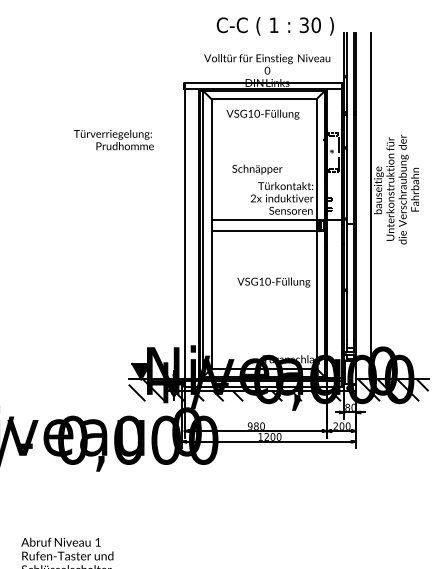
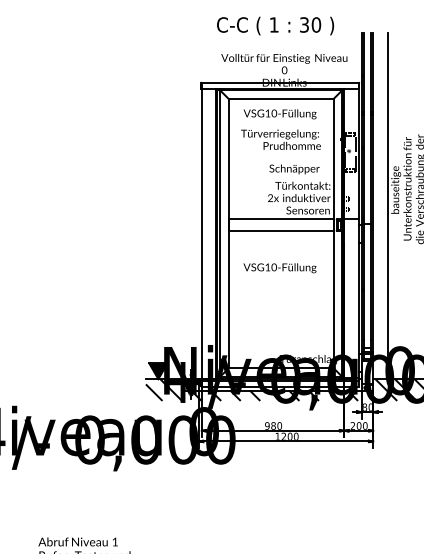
text: (274, 26) -> (274, 26), moved
text: (113, 139) -> (280, 139), moved
text: (257, 169) -> (294, 169), moved
text: (273, 282) -> (279, 268), moved

